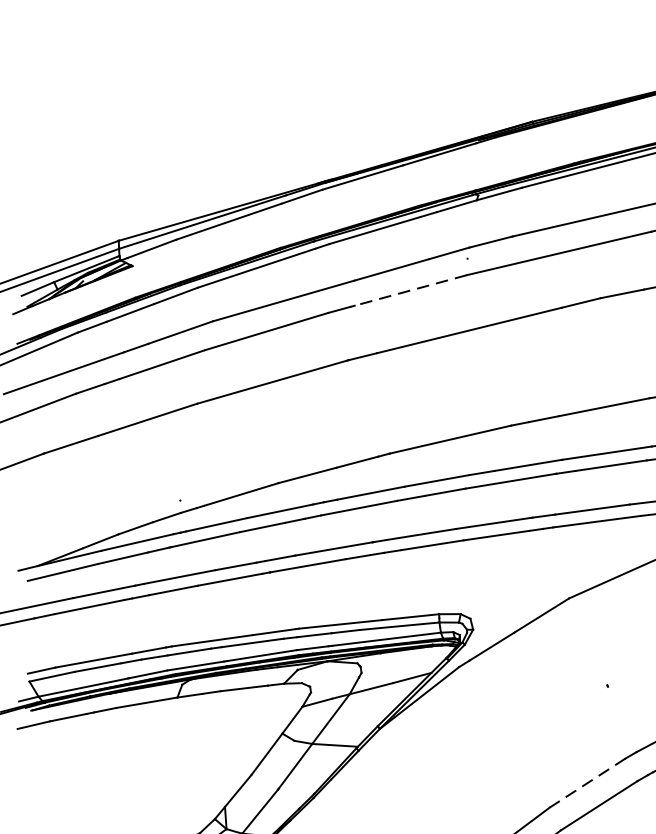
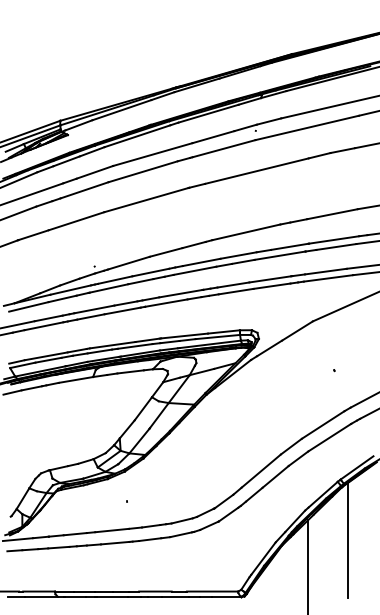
line: (411, 290) -> (224, 148), dashed -> solid
line: (586, 783) -> (322, 425), dashed -> solid

